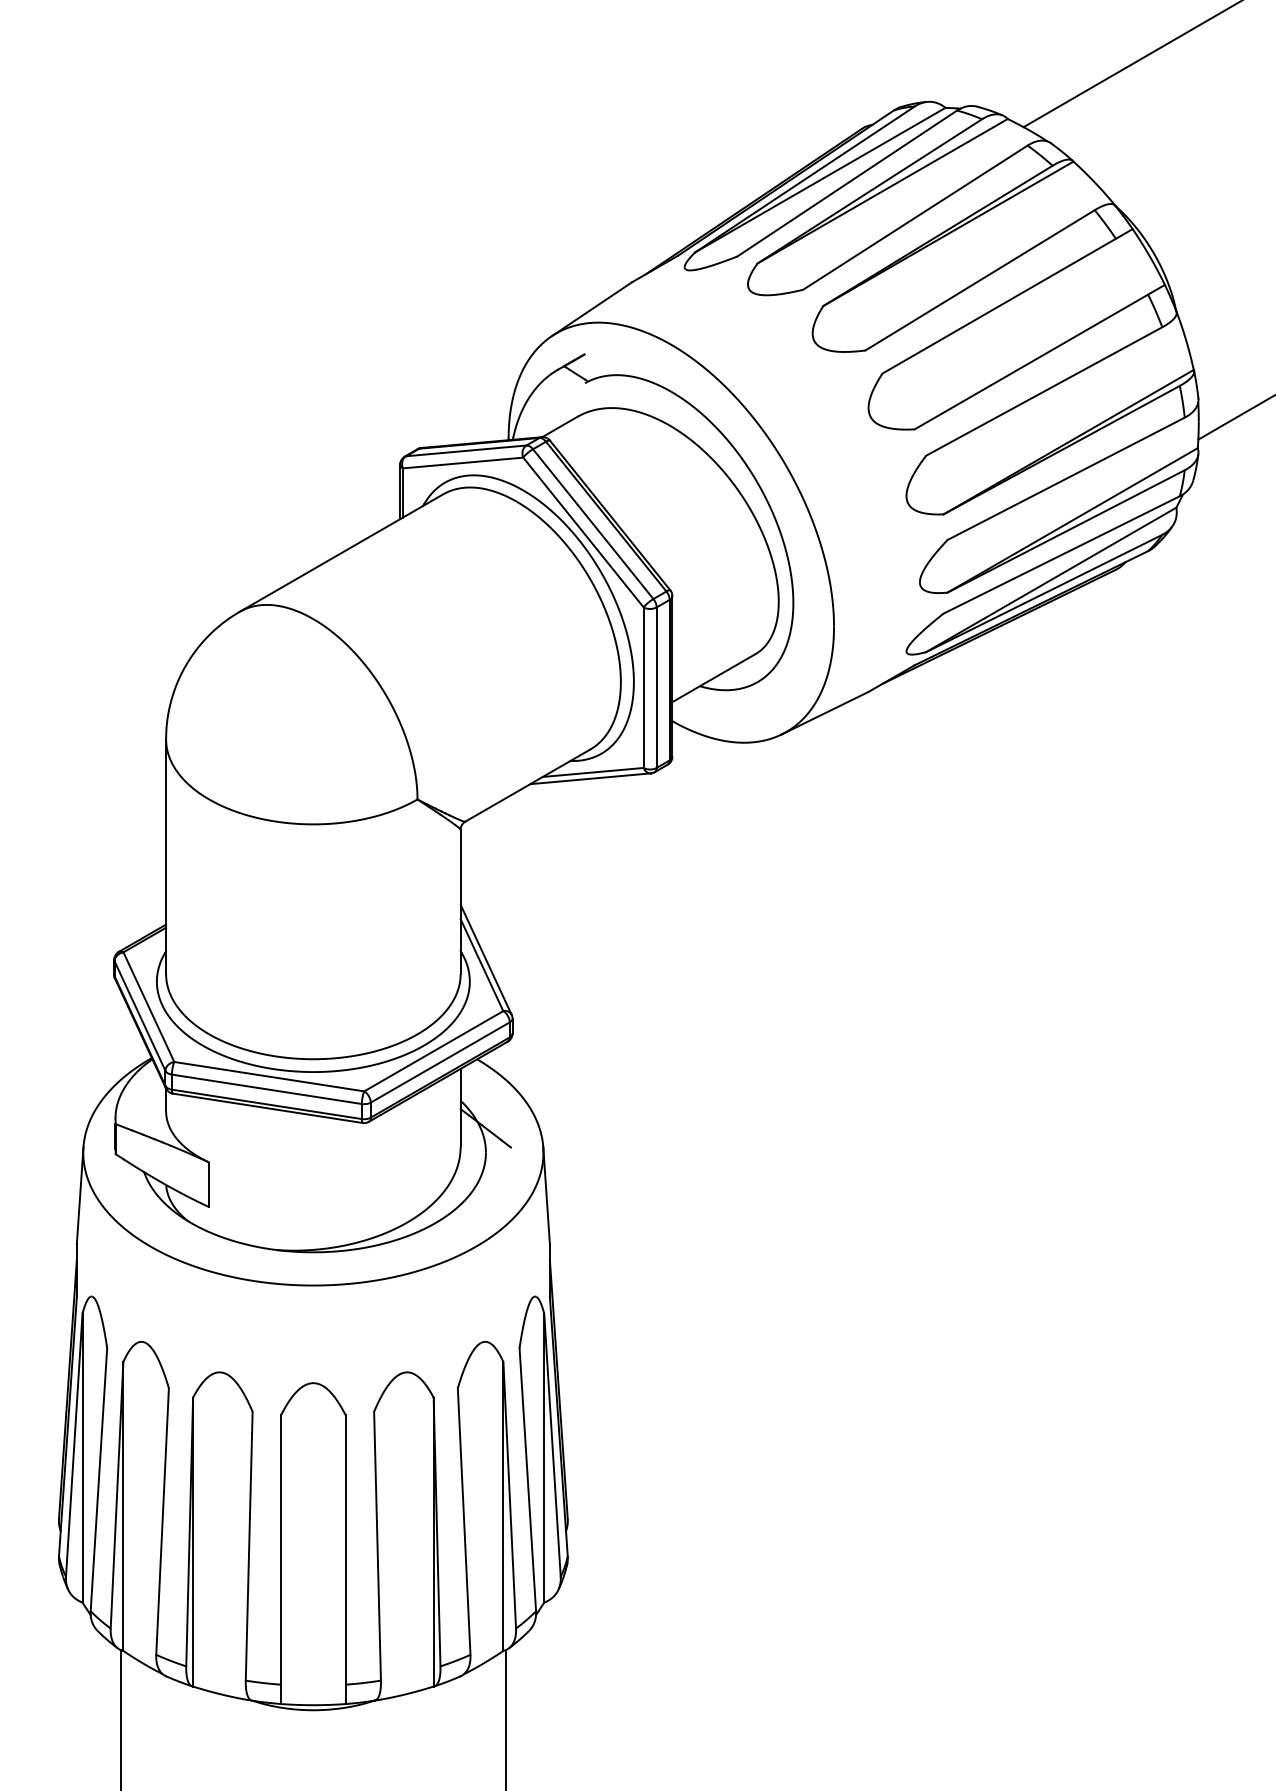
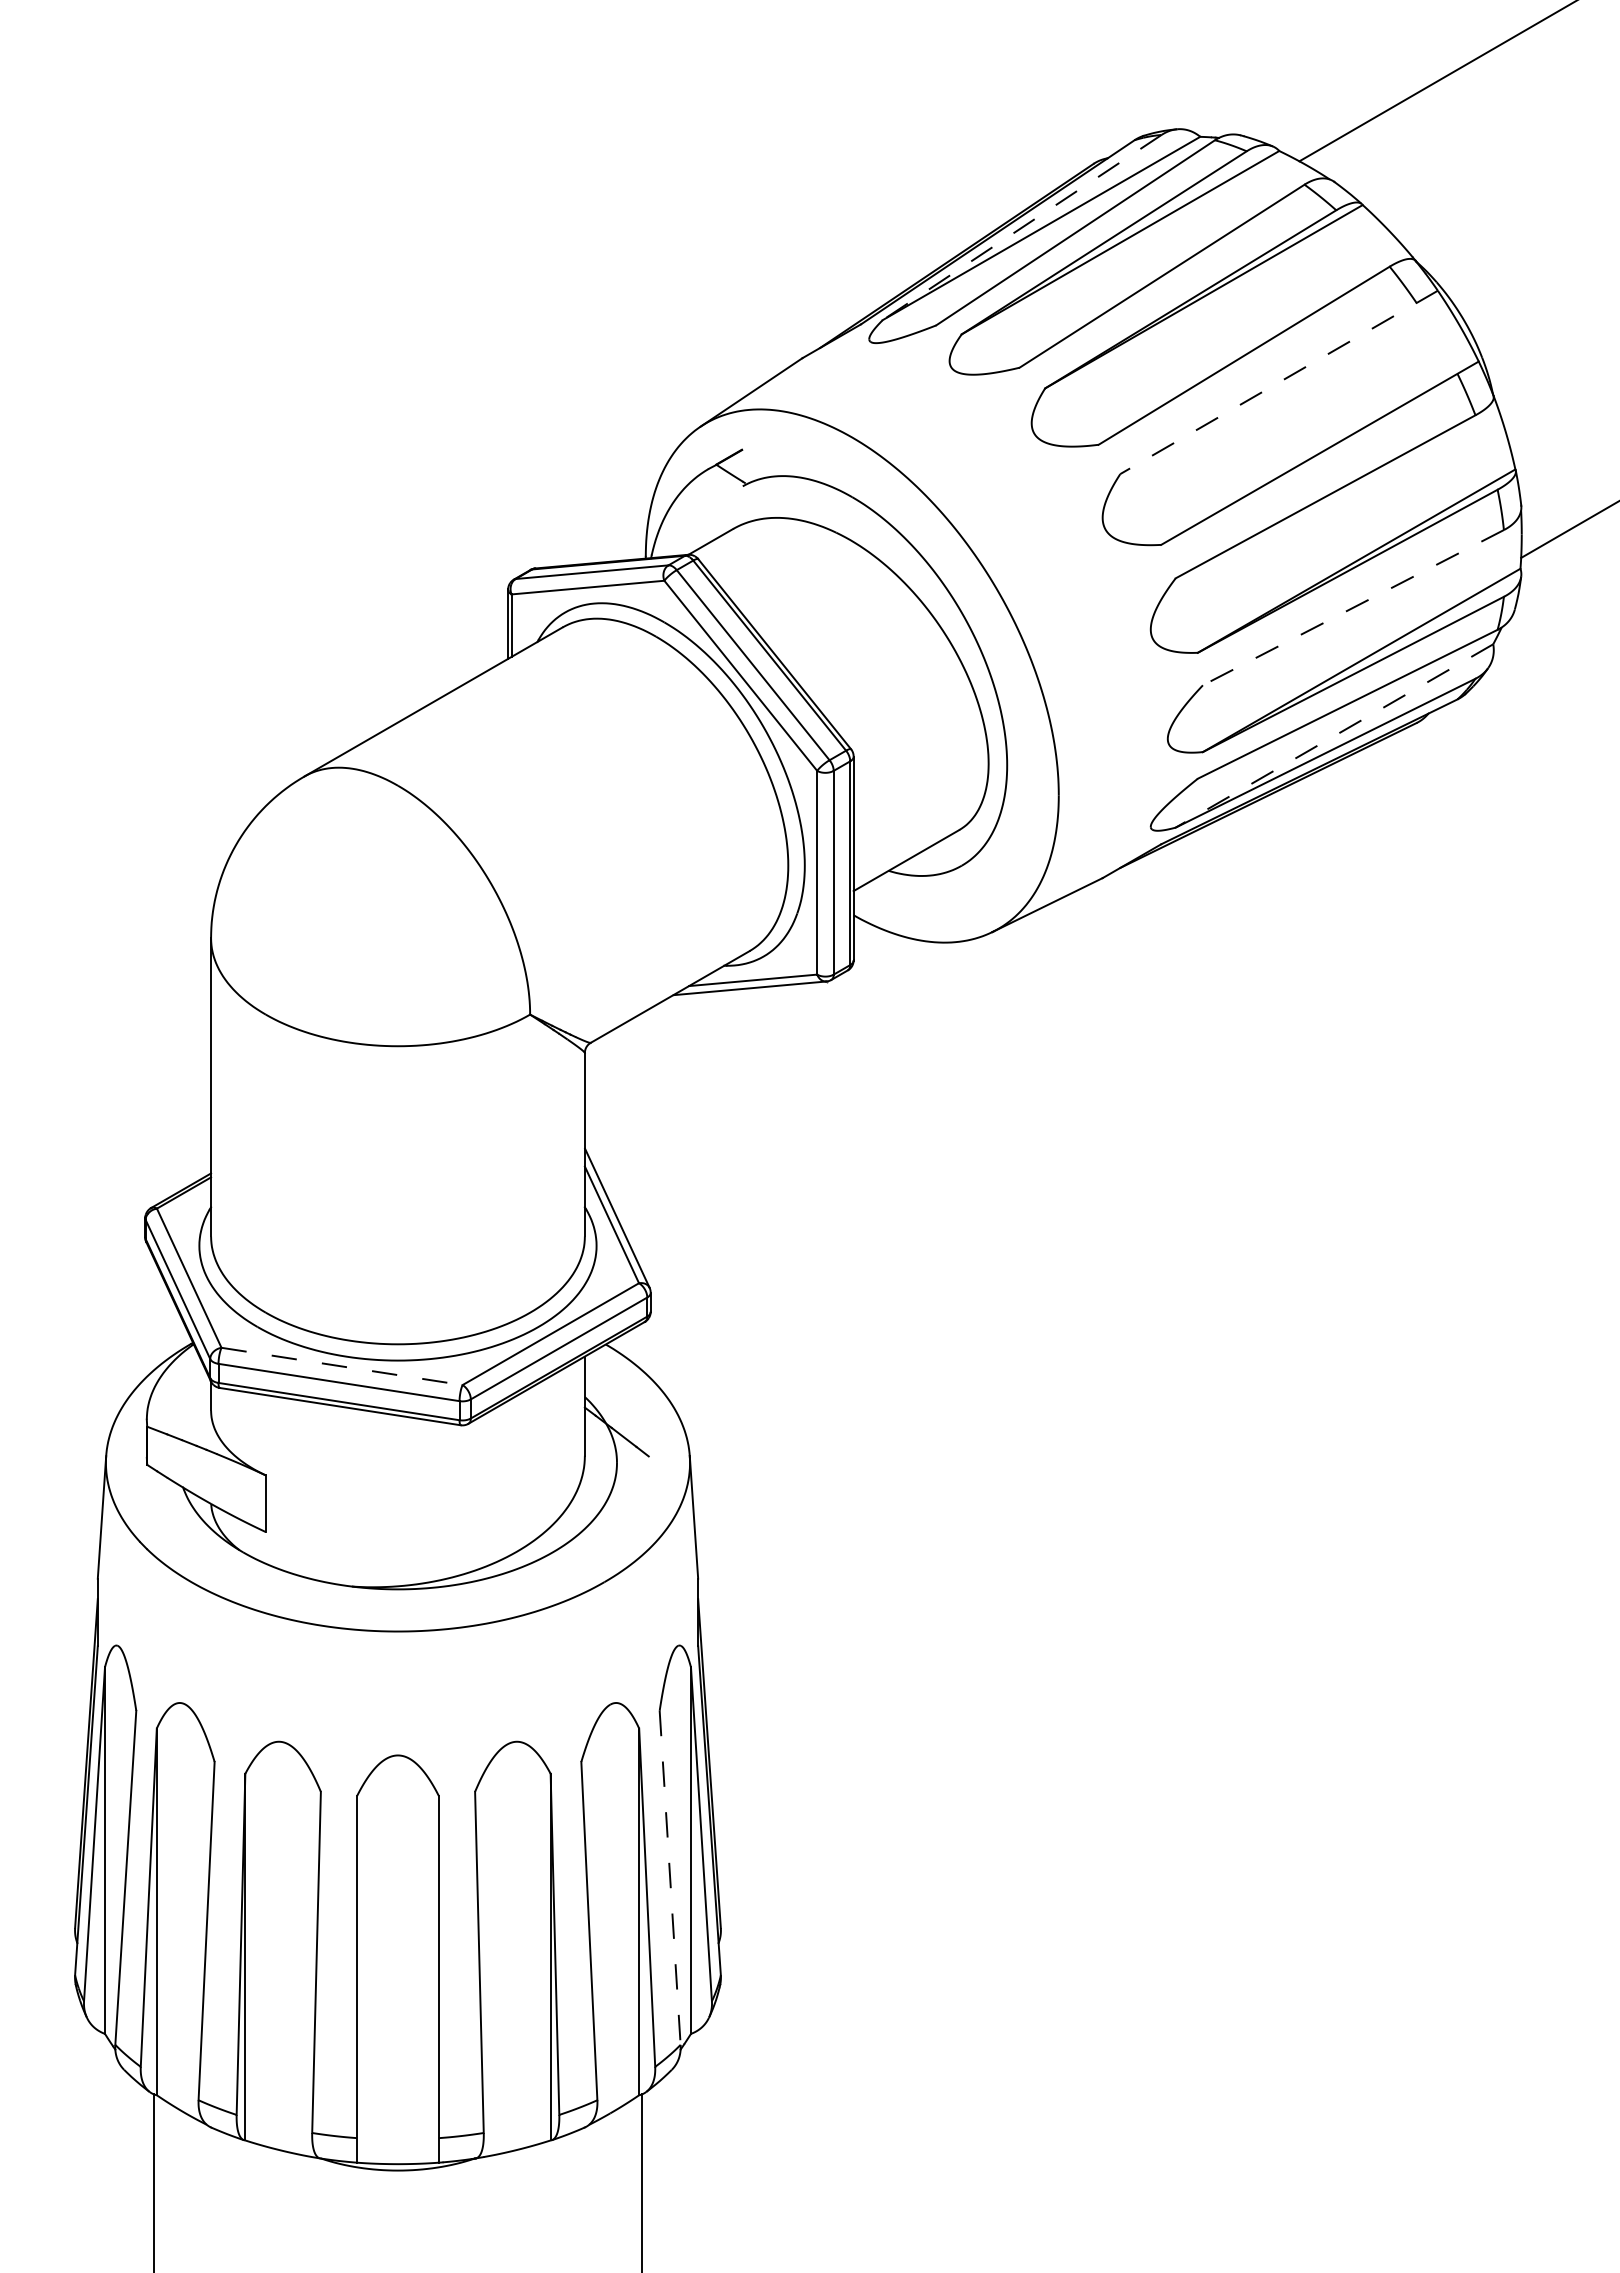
line: (804, 179) -> (1021, 227), solid -> dashed
line: (1007, 301) -> (1278, 382), solid -> dashed
line: (1065, 478) -> (1352, 607), solid -> dashed
line: (1051, 580) -> (1334, 736), solid -> dashed
line: (269, 1076) -> (342, 1366), solid -> dashed
line: (528, 1480) -> (670, 1878), solid -> dashed

